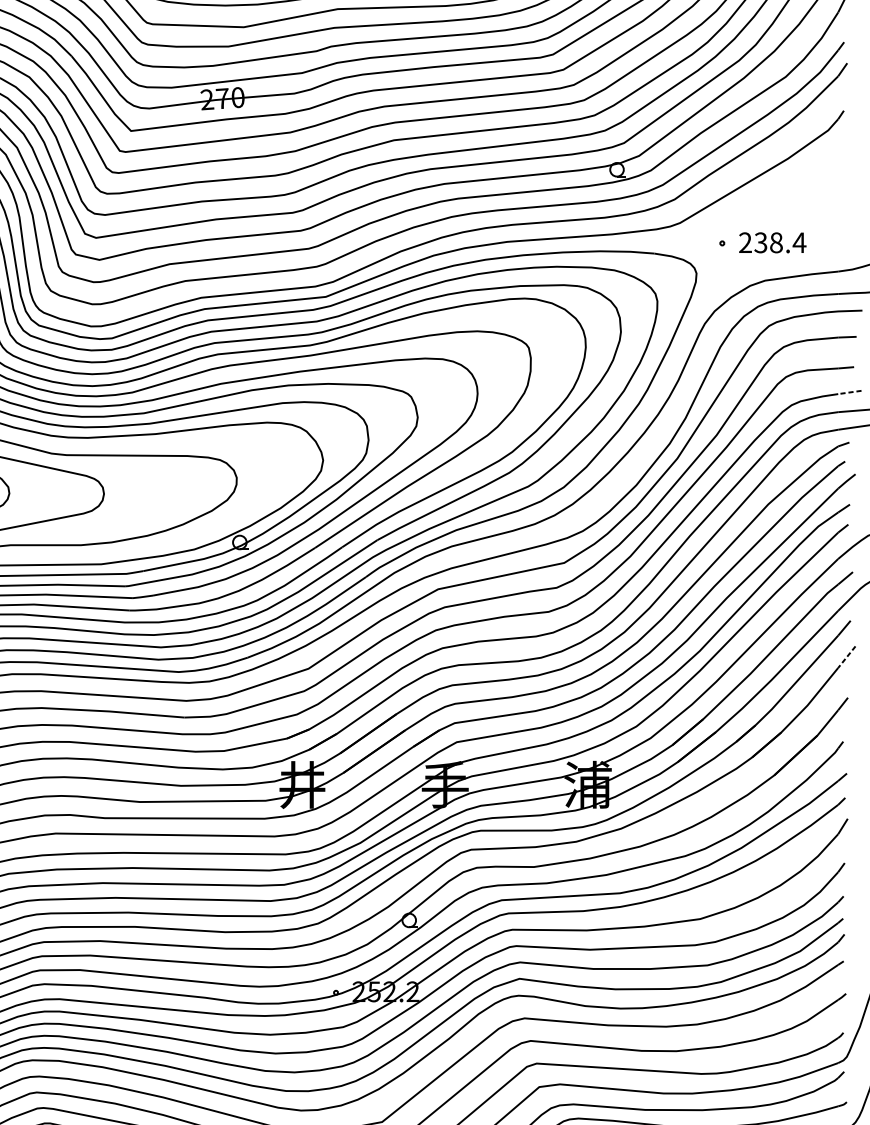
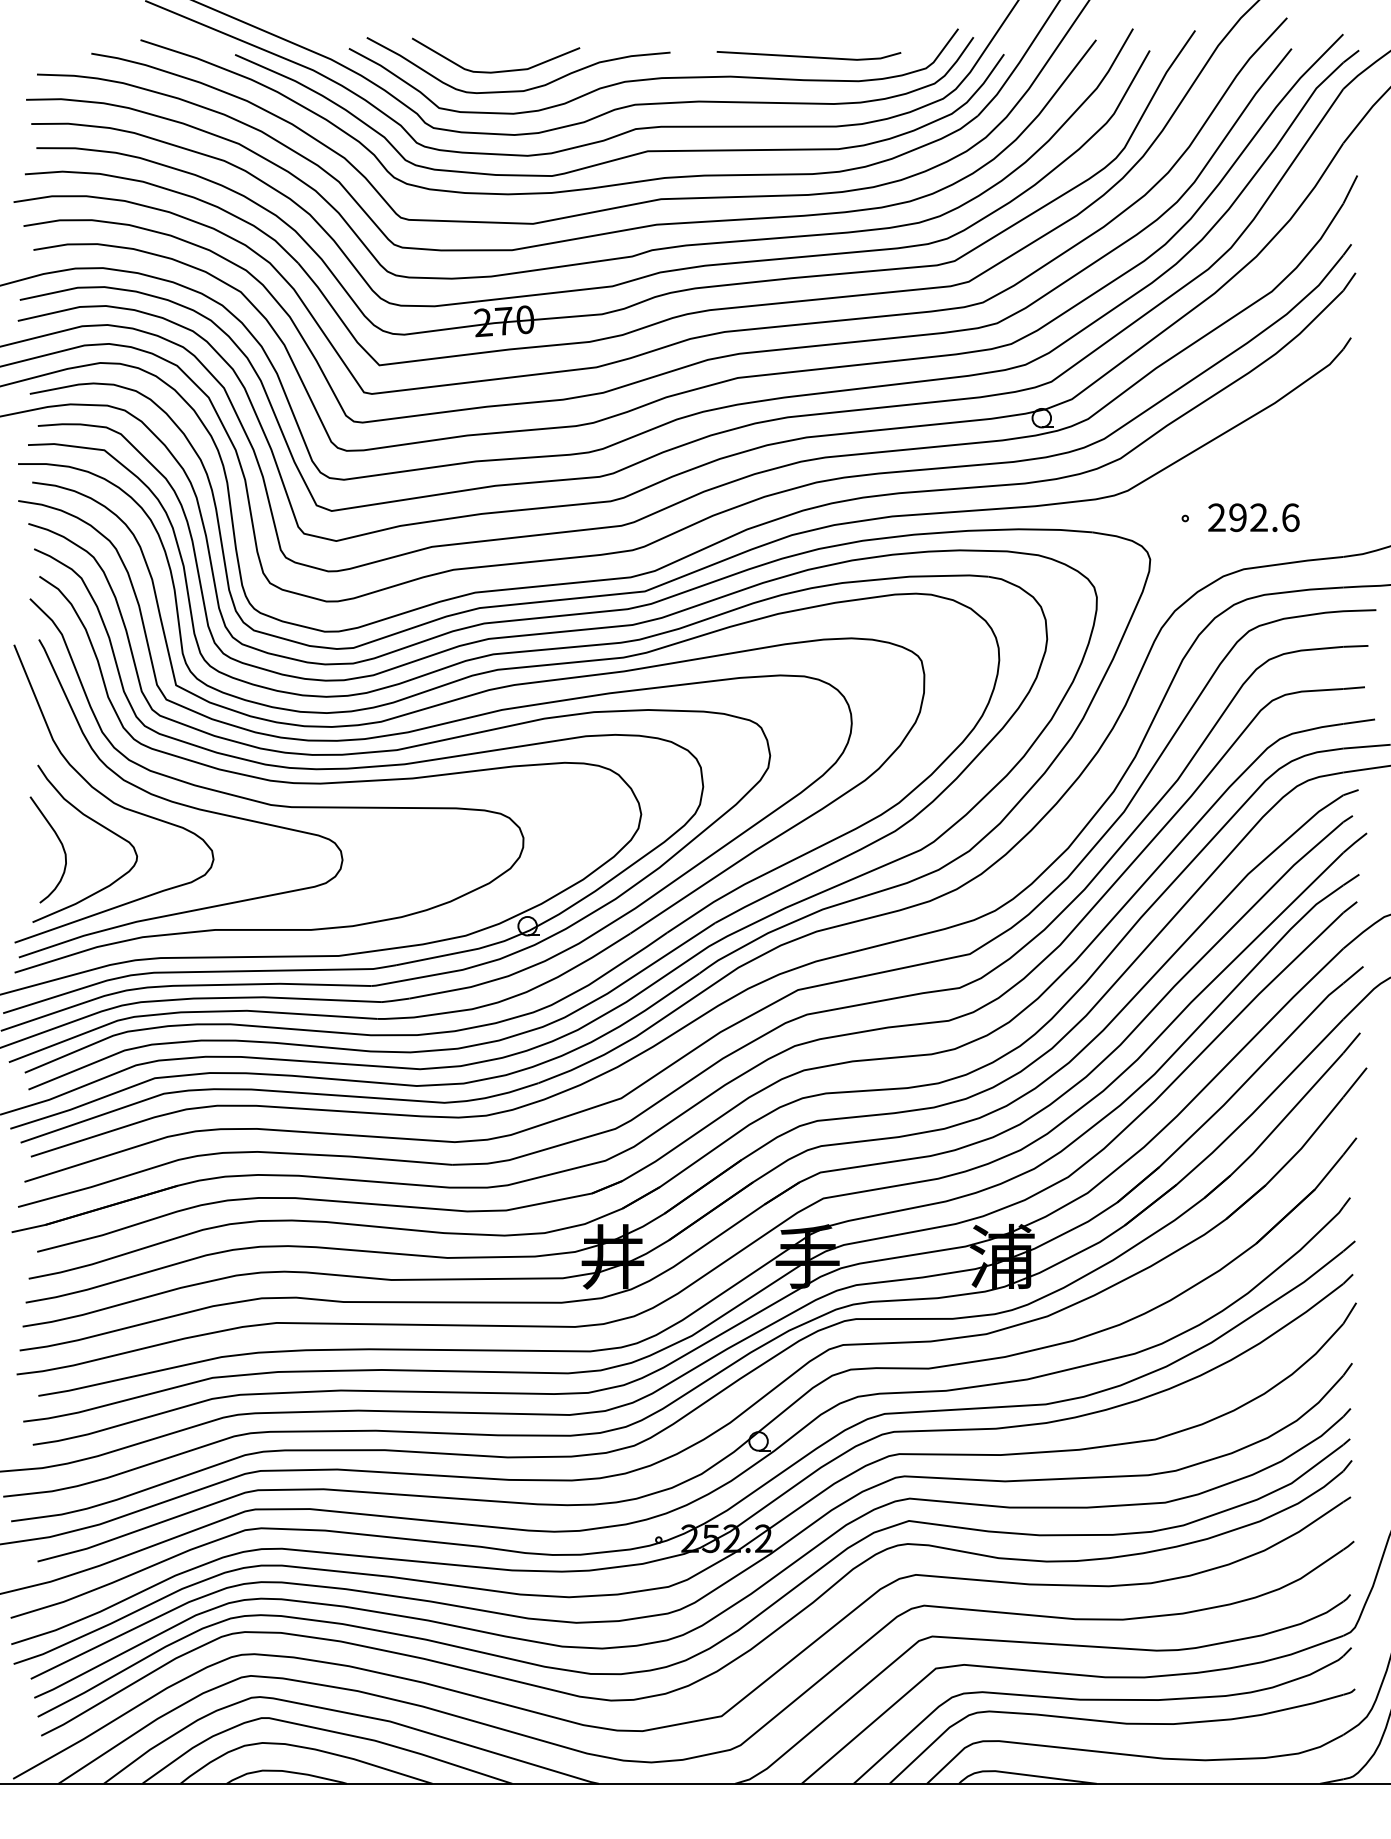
text: (780, 242) -> (1264, 517), 238.4 -> 292.6
line: (849, 392) -> (1358, 721), dashed -> solid
line: (847, 657) -> (1355, 1082), dashed -> solid

